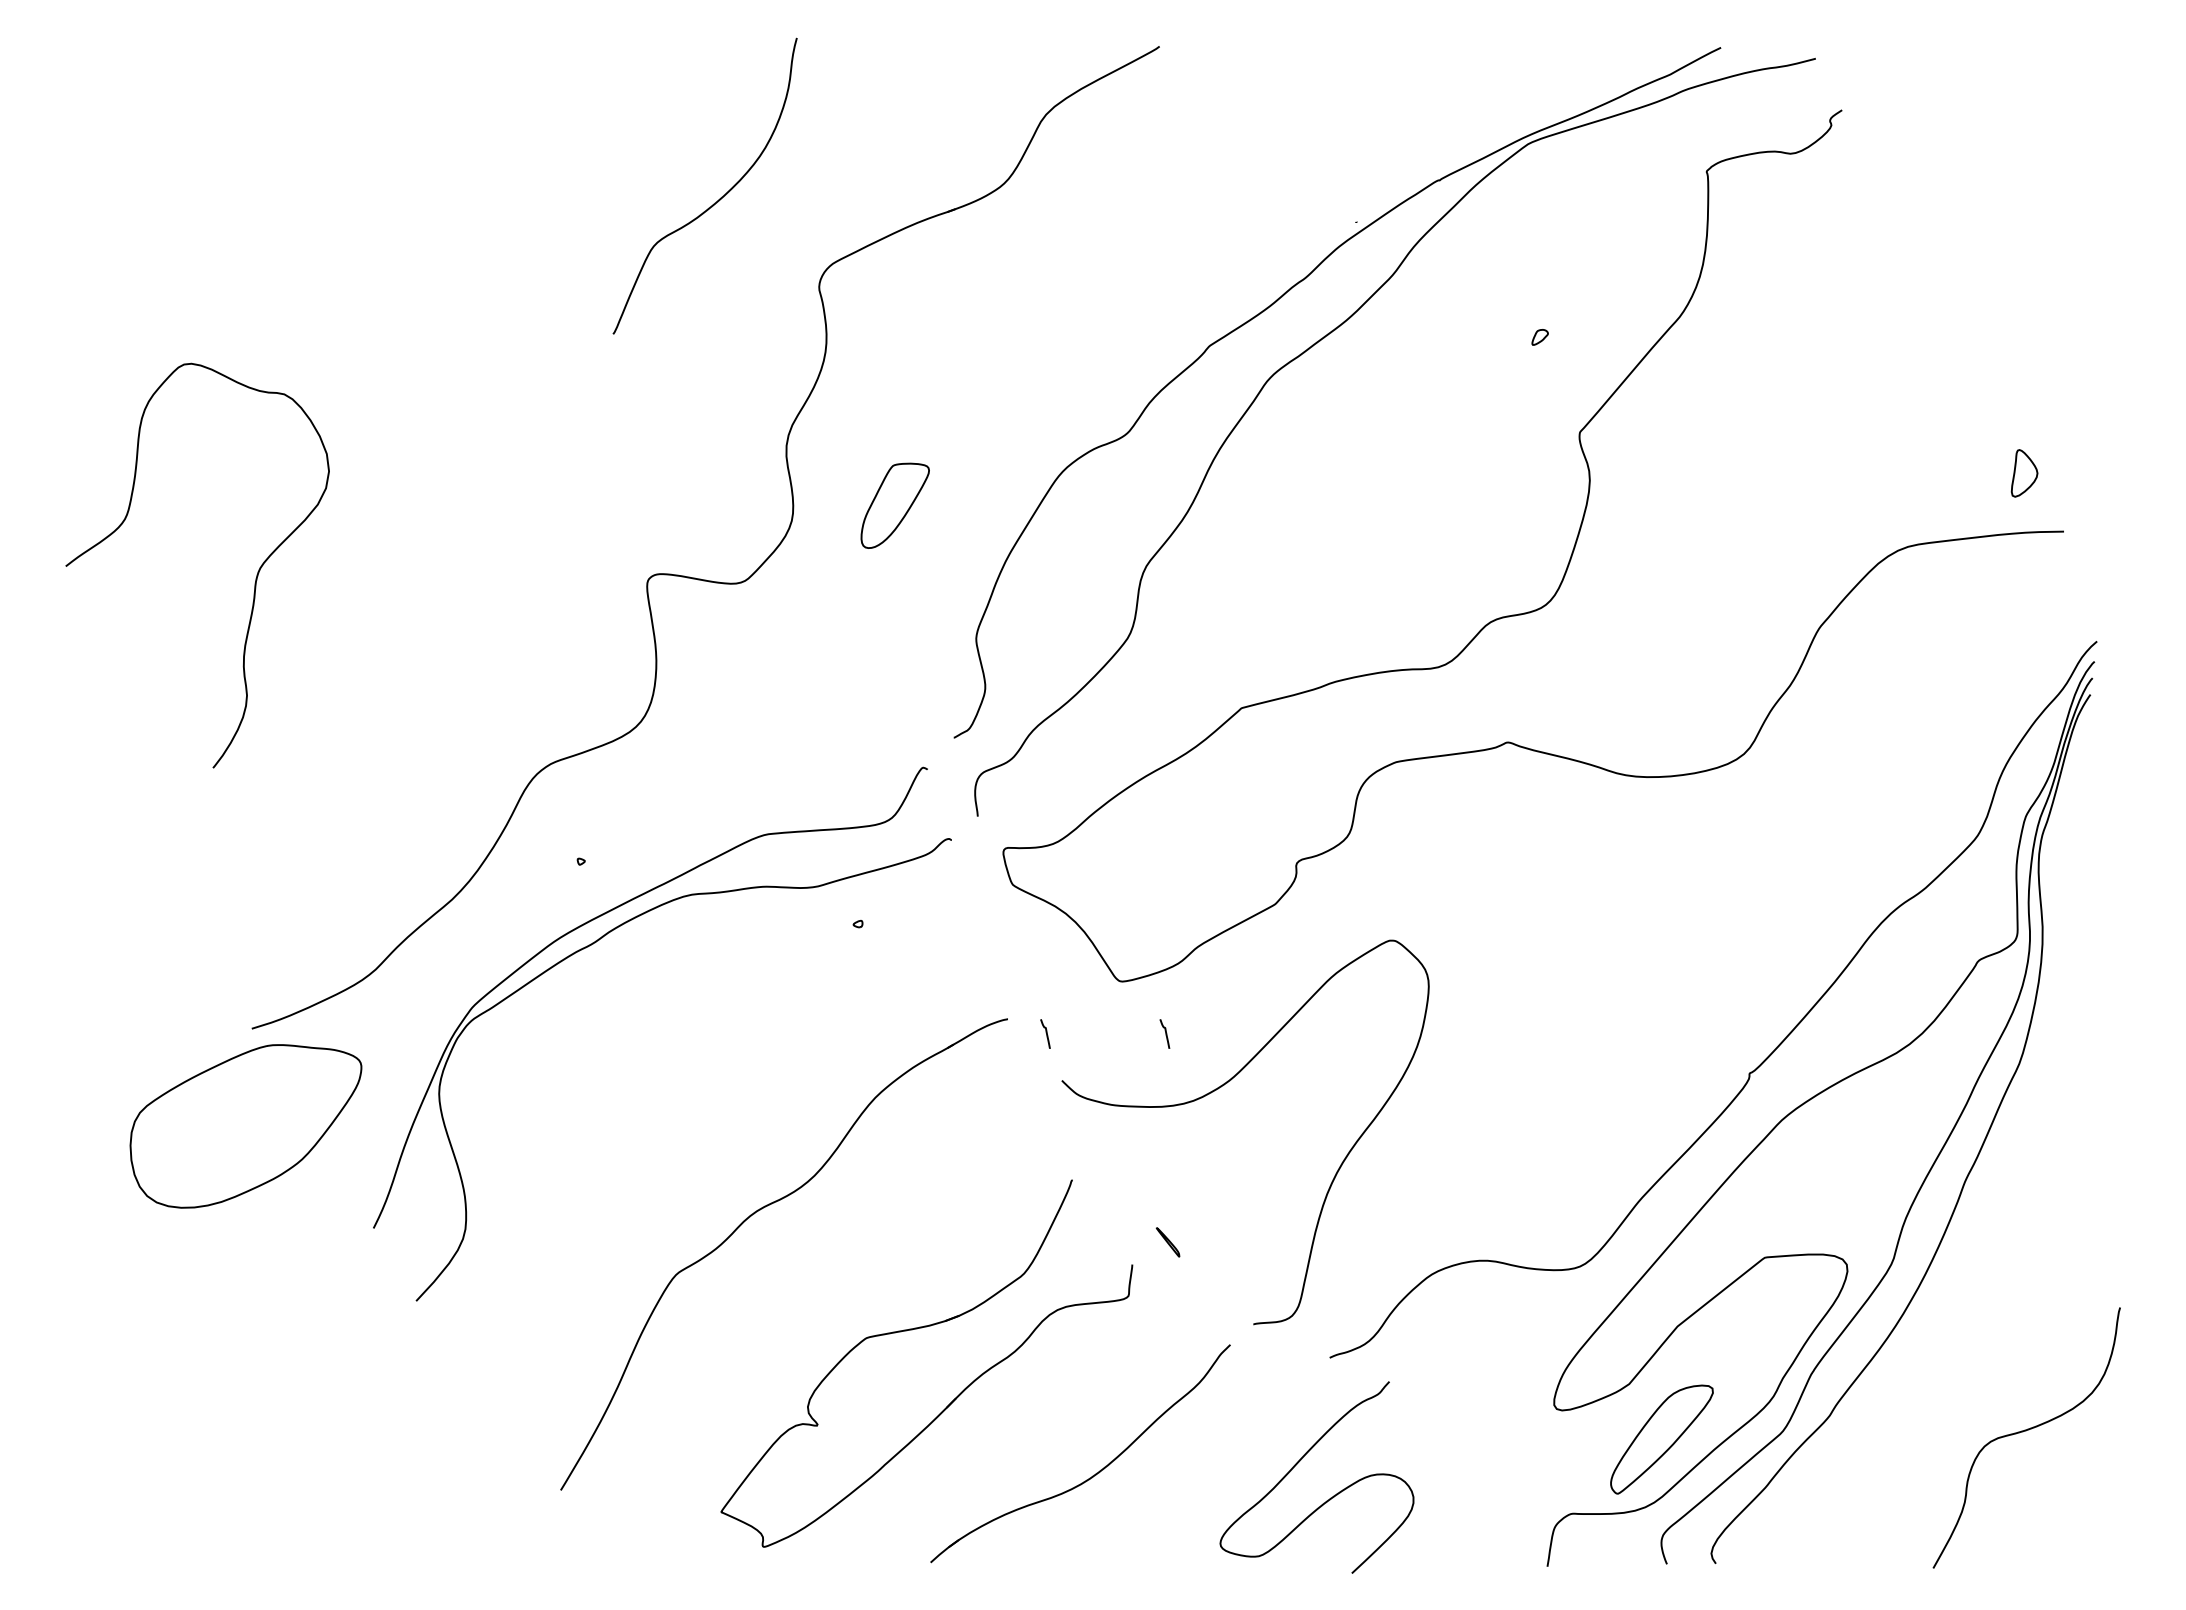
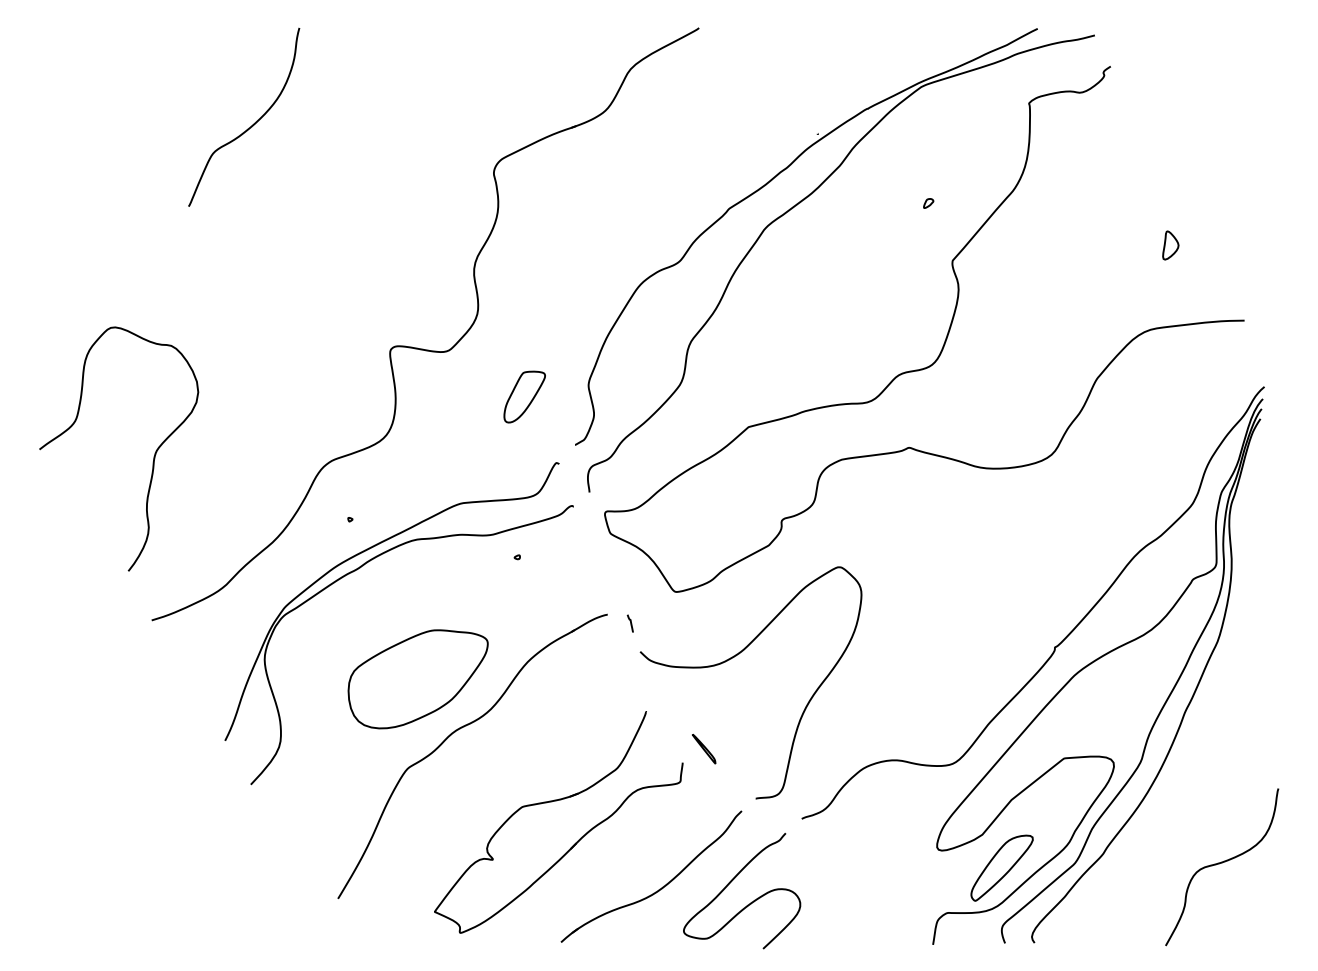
curve: (719, 198) -> (252, 124), moved
part: (2024, 473) -> (1170, 245), moved
part: (894, 504) -> (524, 396), moved
curve: (254, 577) -> (153, 456), moved
curve: (1165, 1033) -> (702, 623), removed
part: (244, 1126) -> (417, 679), moved
part: (1168, 1242) -> (704, 749), size x1.67
curve: (1302, 1459) -> (733, 880), moved

